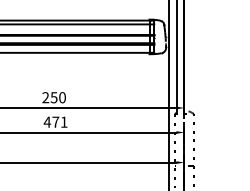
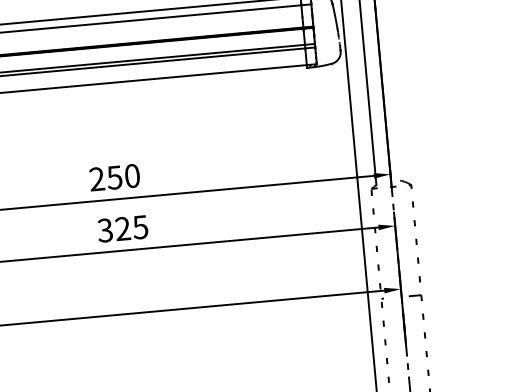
text: (55, 121) -> (122, 227), 471 -> 325

